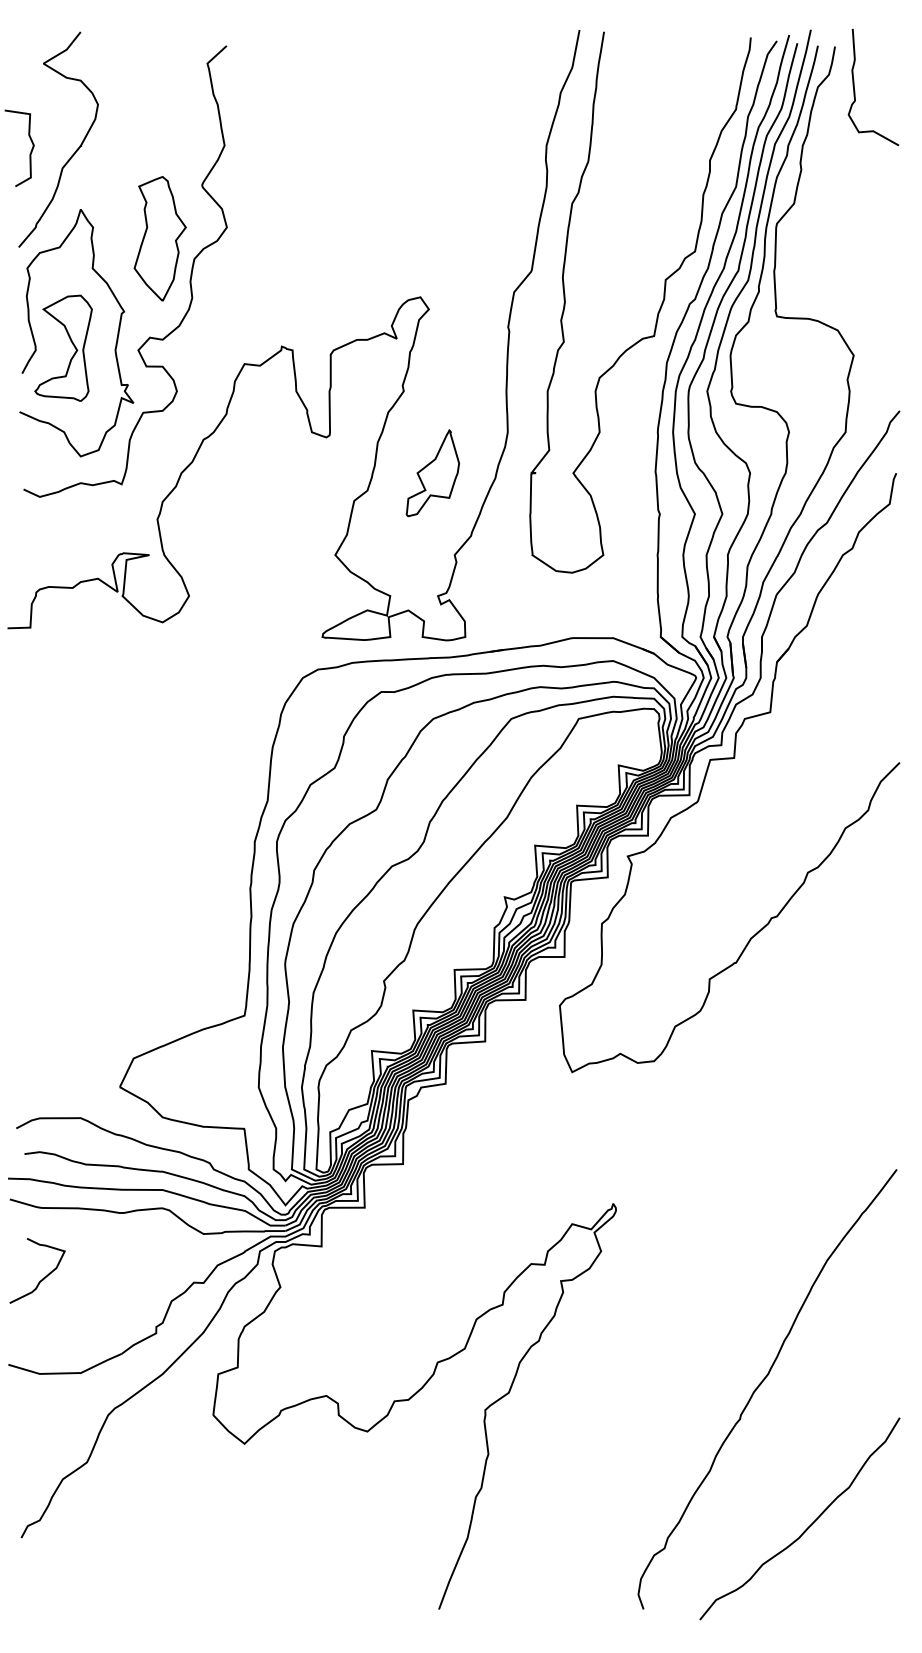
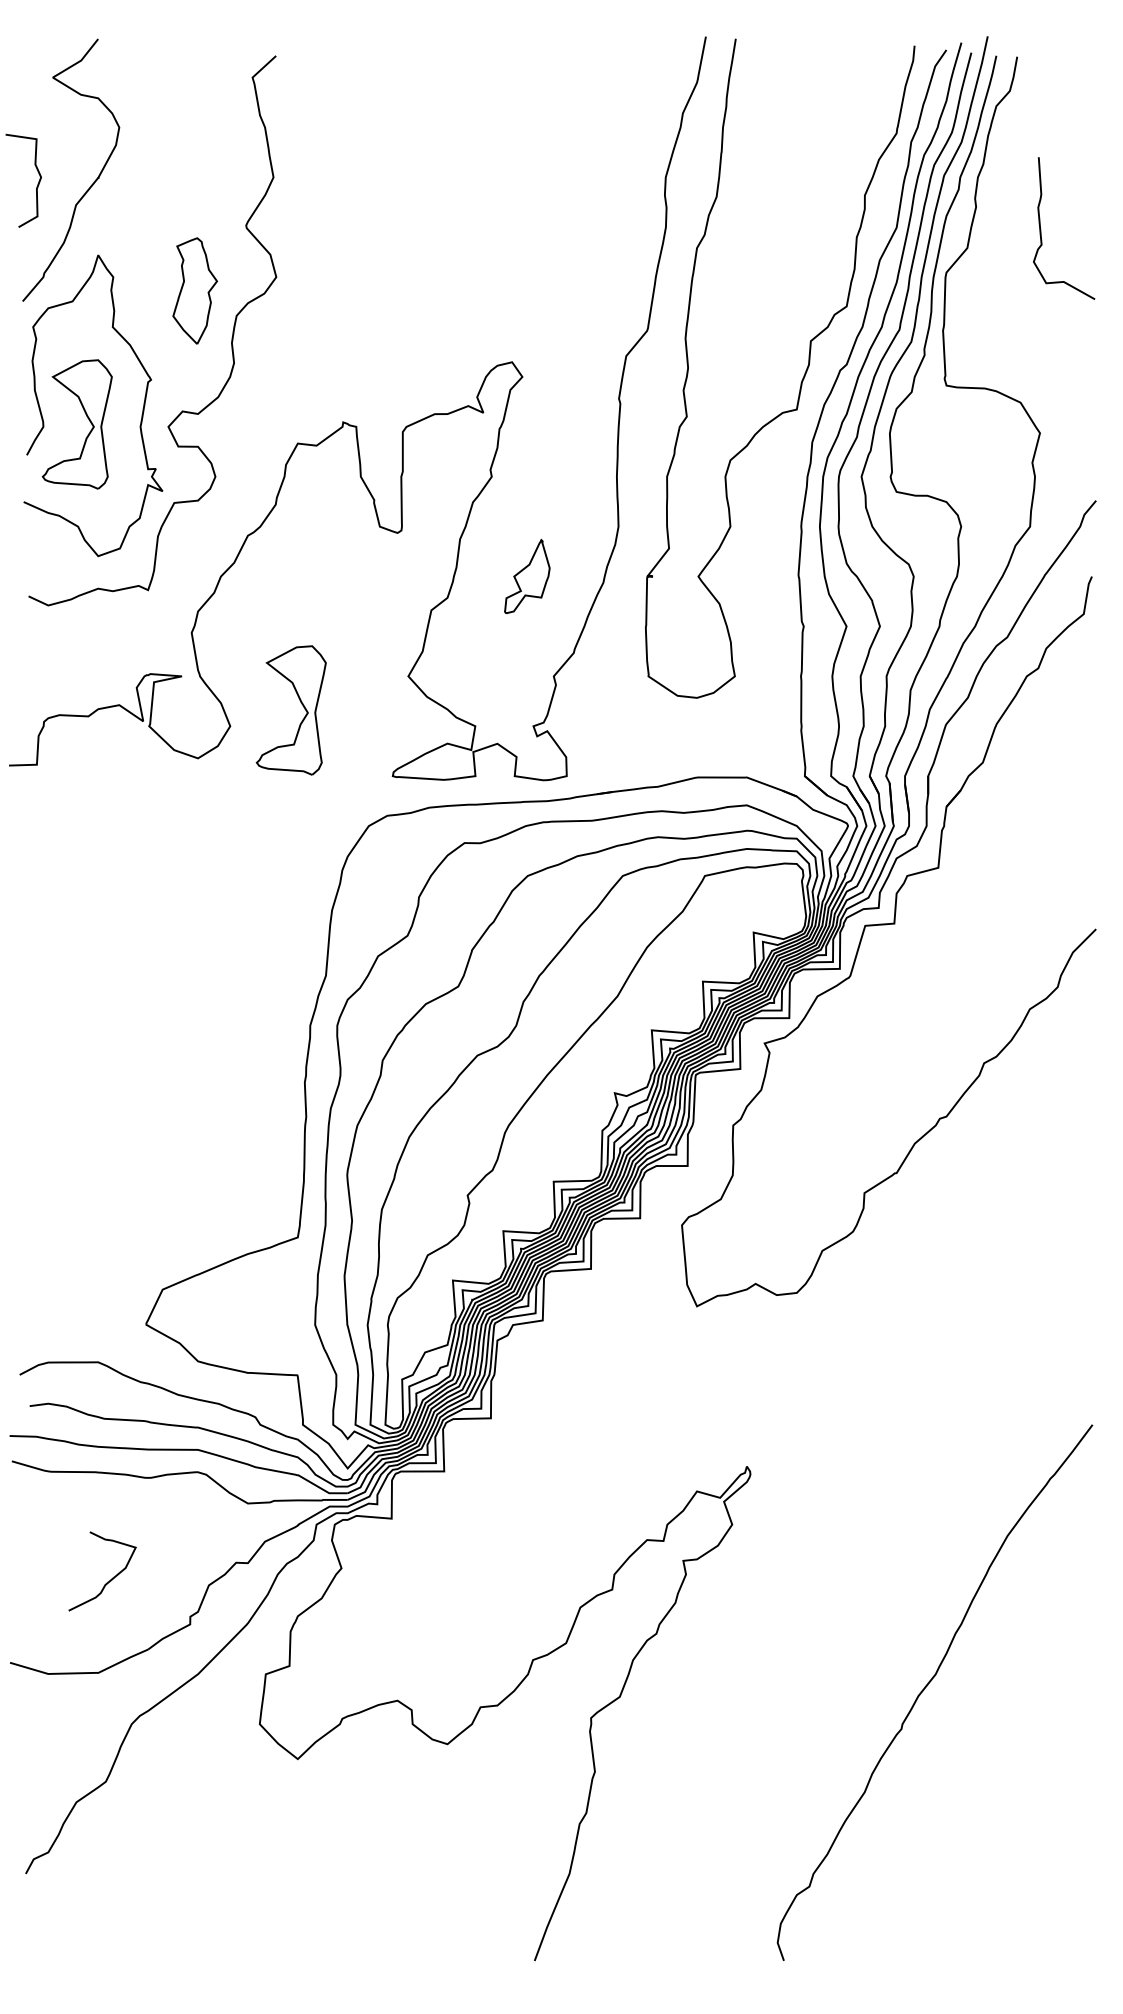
curve: (854, 87) -> (1041, 228), moved
part: (160, 238) -> (195, 290), size x0.7
part: (433, 473) -> (527, 576), size x0.7
part: (247, 578) -> (301, 704), added
curve: (44, 1277) -> (110, 1579), moved
curve: (808, 1527) -> (984, 1860), removed

